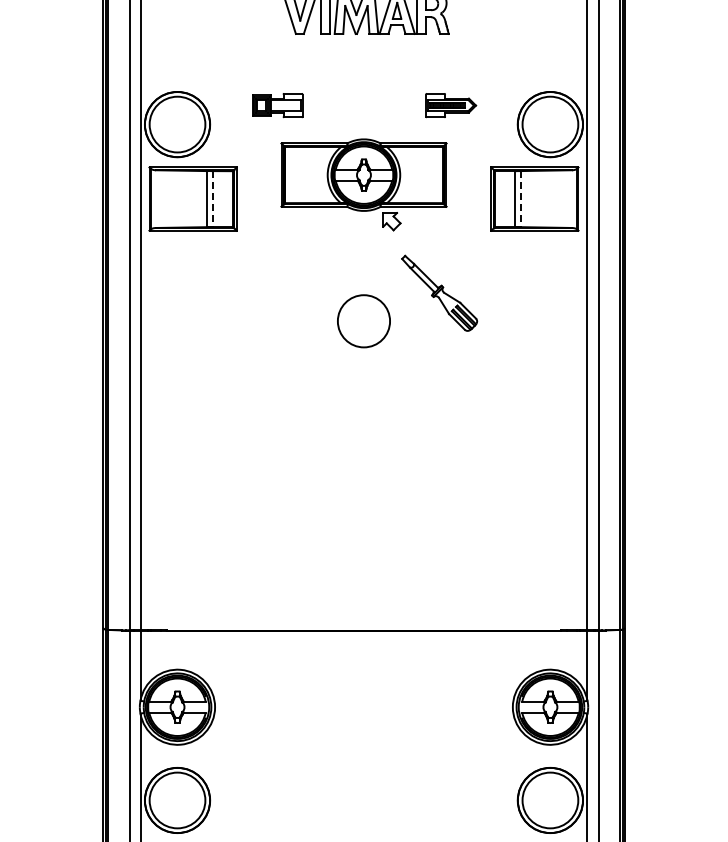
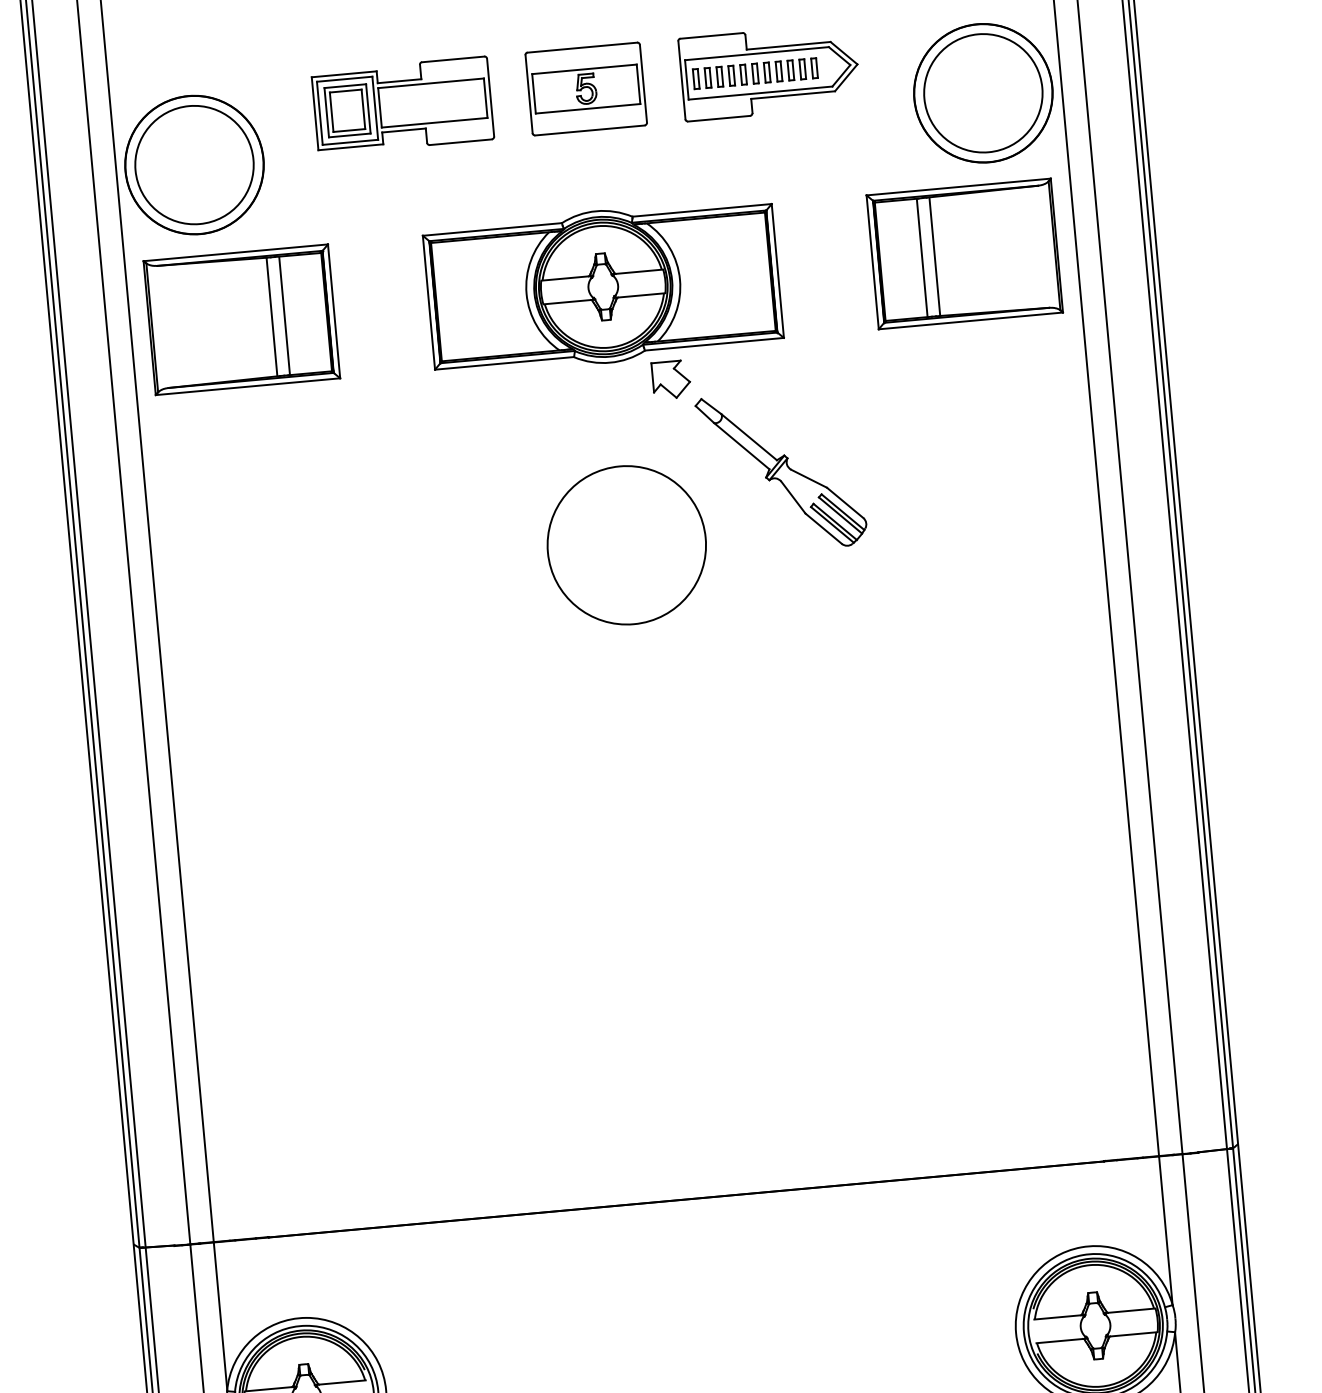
part: (277, 105) -> (402, 105), size x1.67
part: (364, 105) -> (586, 88), added
part: (450, 105) -> (768, 72), size x1.67
part: (363, 184) -> (604, 306), moved
line: (213, 199) -> (285, 316), dashed -> solid
line: (520, 199) -> (934, 257), dashed -> solid
circle: (363, 321) -> (625, 545), size x1.43

